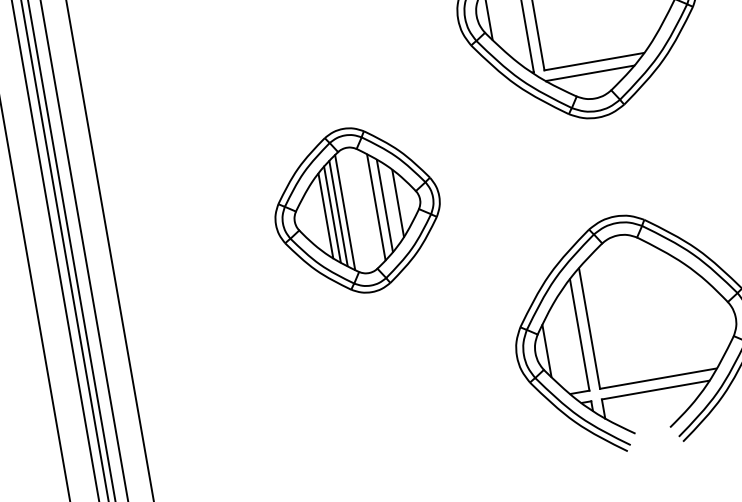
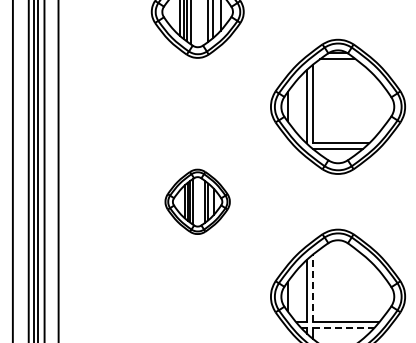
part: (357, 210) -> (197, 201), size x0.7
line: (589, 328) -> (313, 288), solid -> dashed
line: (657, 389) -> (344, 328), solid -> dashed

